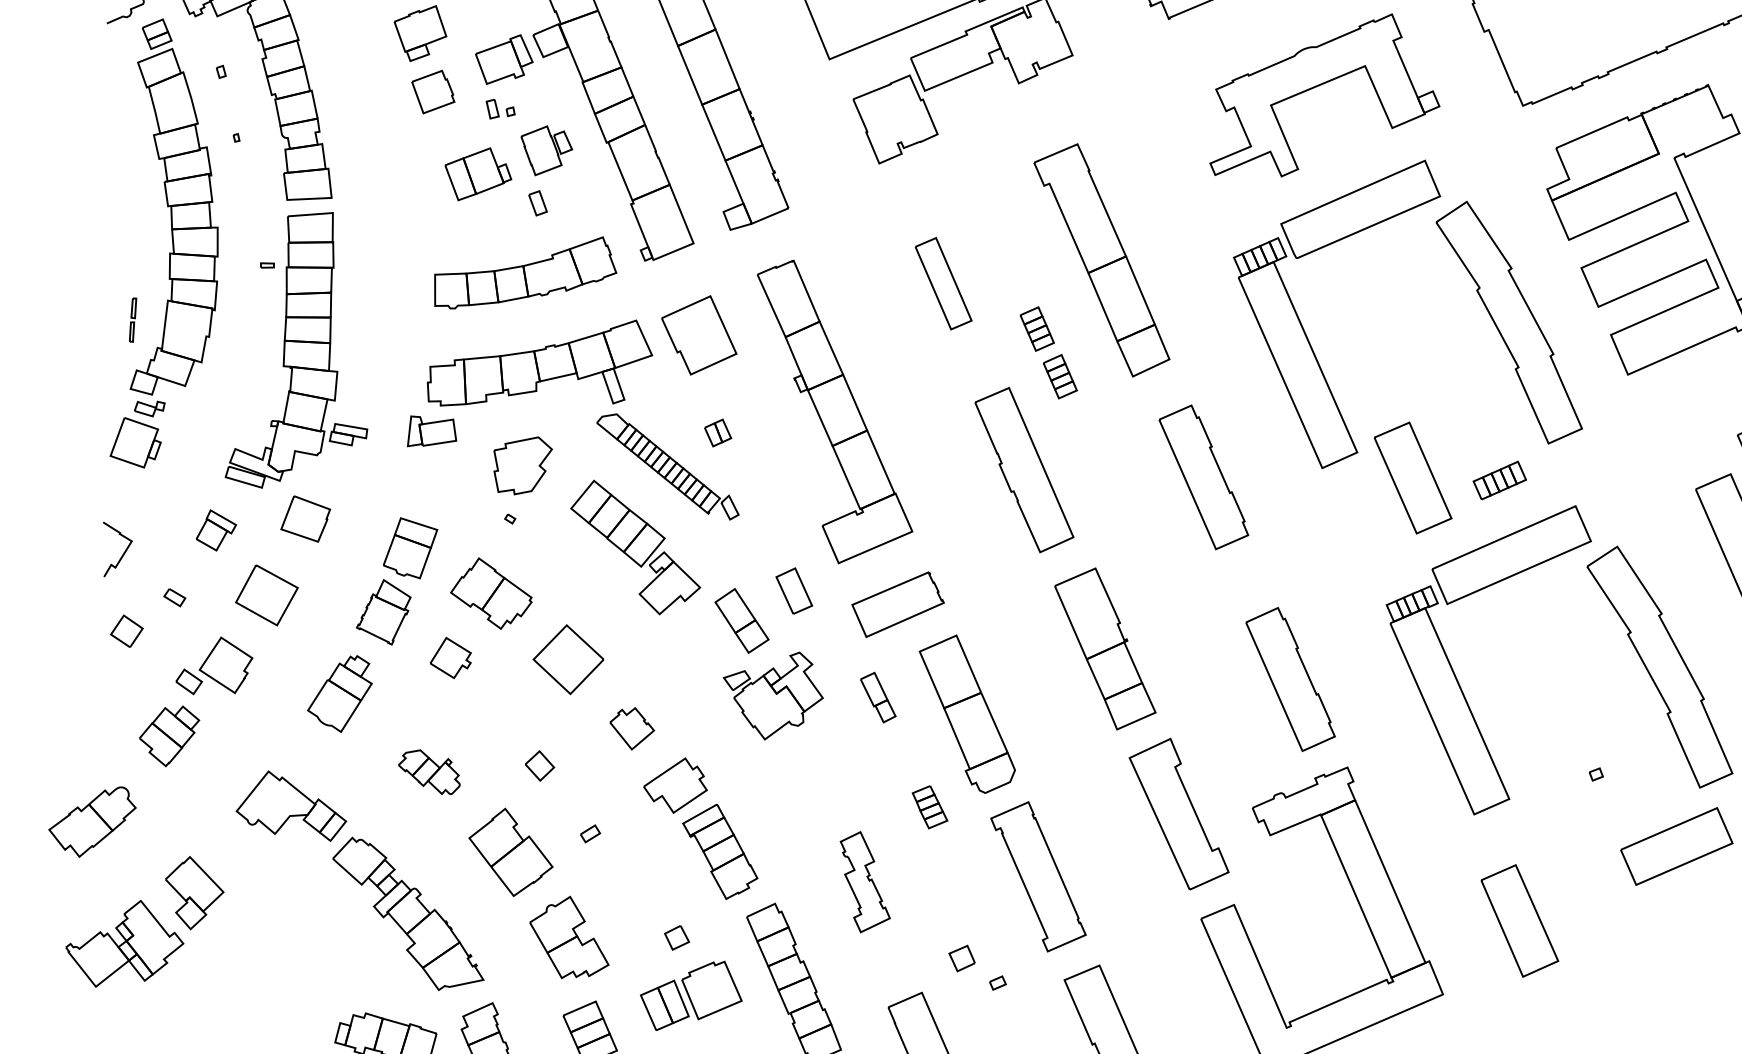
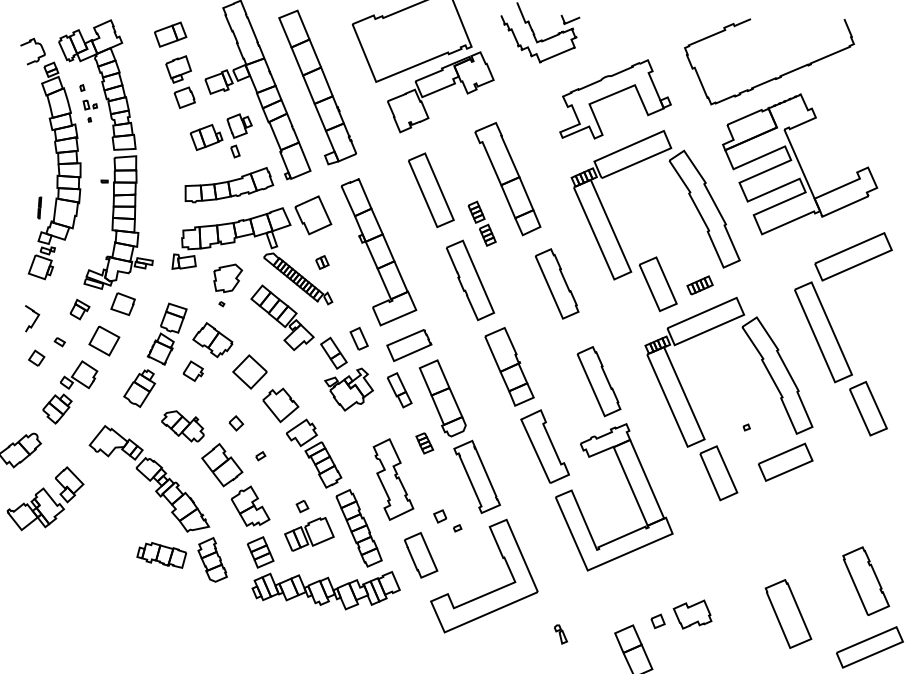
part: (498, 108) -> (89, 104), moved
part: (943, 283) -> (431, 190), size x1.67
part: (877, 697) -> (399, 390), size x1.43
part: (631, 728) -> (280, 405), size x1.67
part: (428, 772) -> (182, 426), size x1.43
part: (865, 882) -> (393, 479), size x1.67
part: (1519, 921) -> (718, 473), moved

